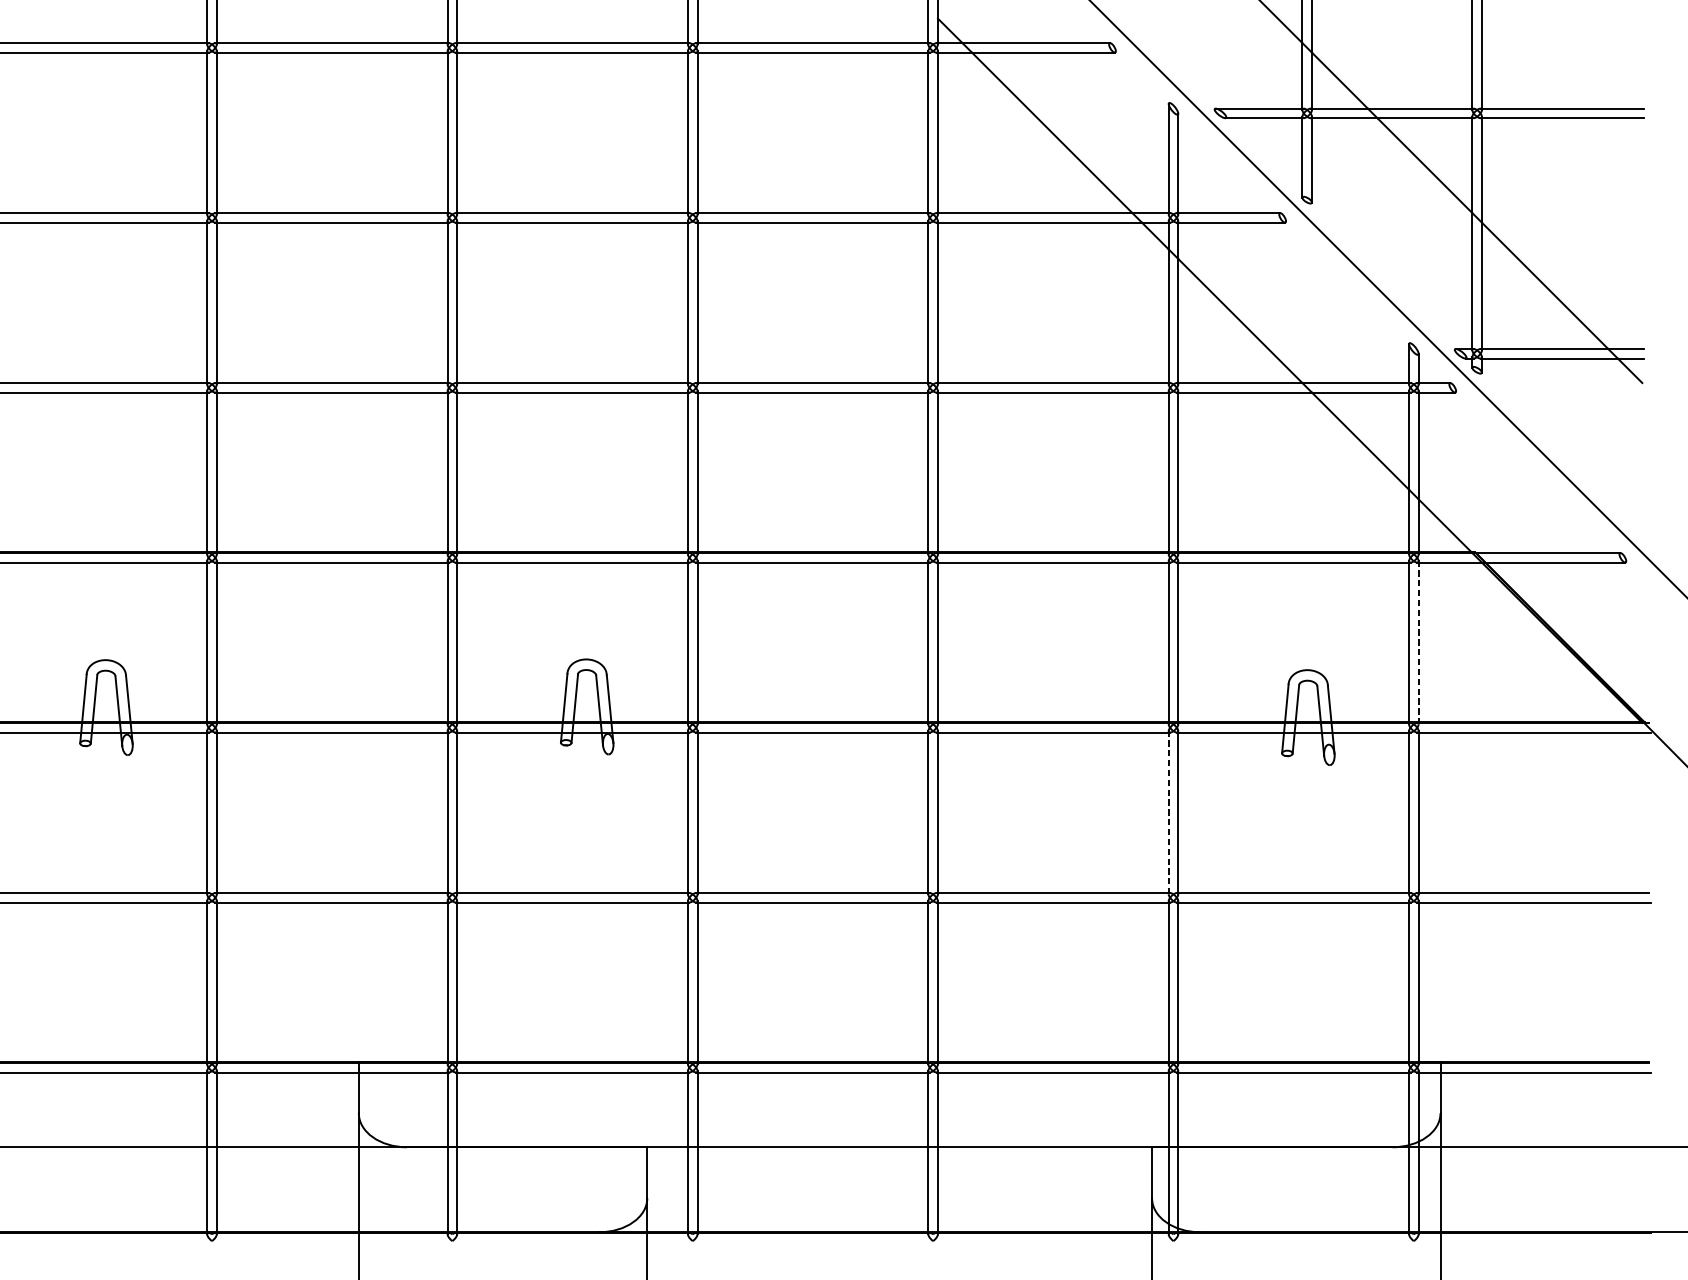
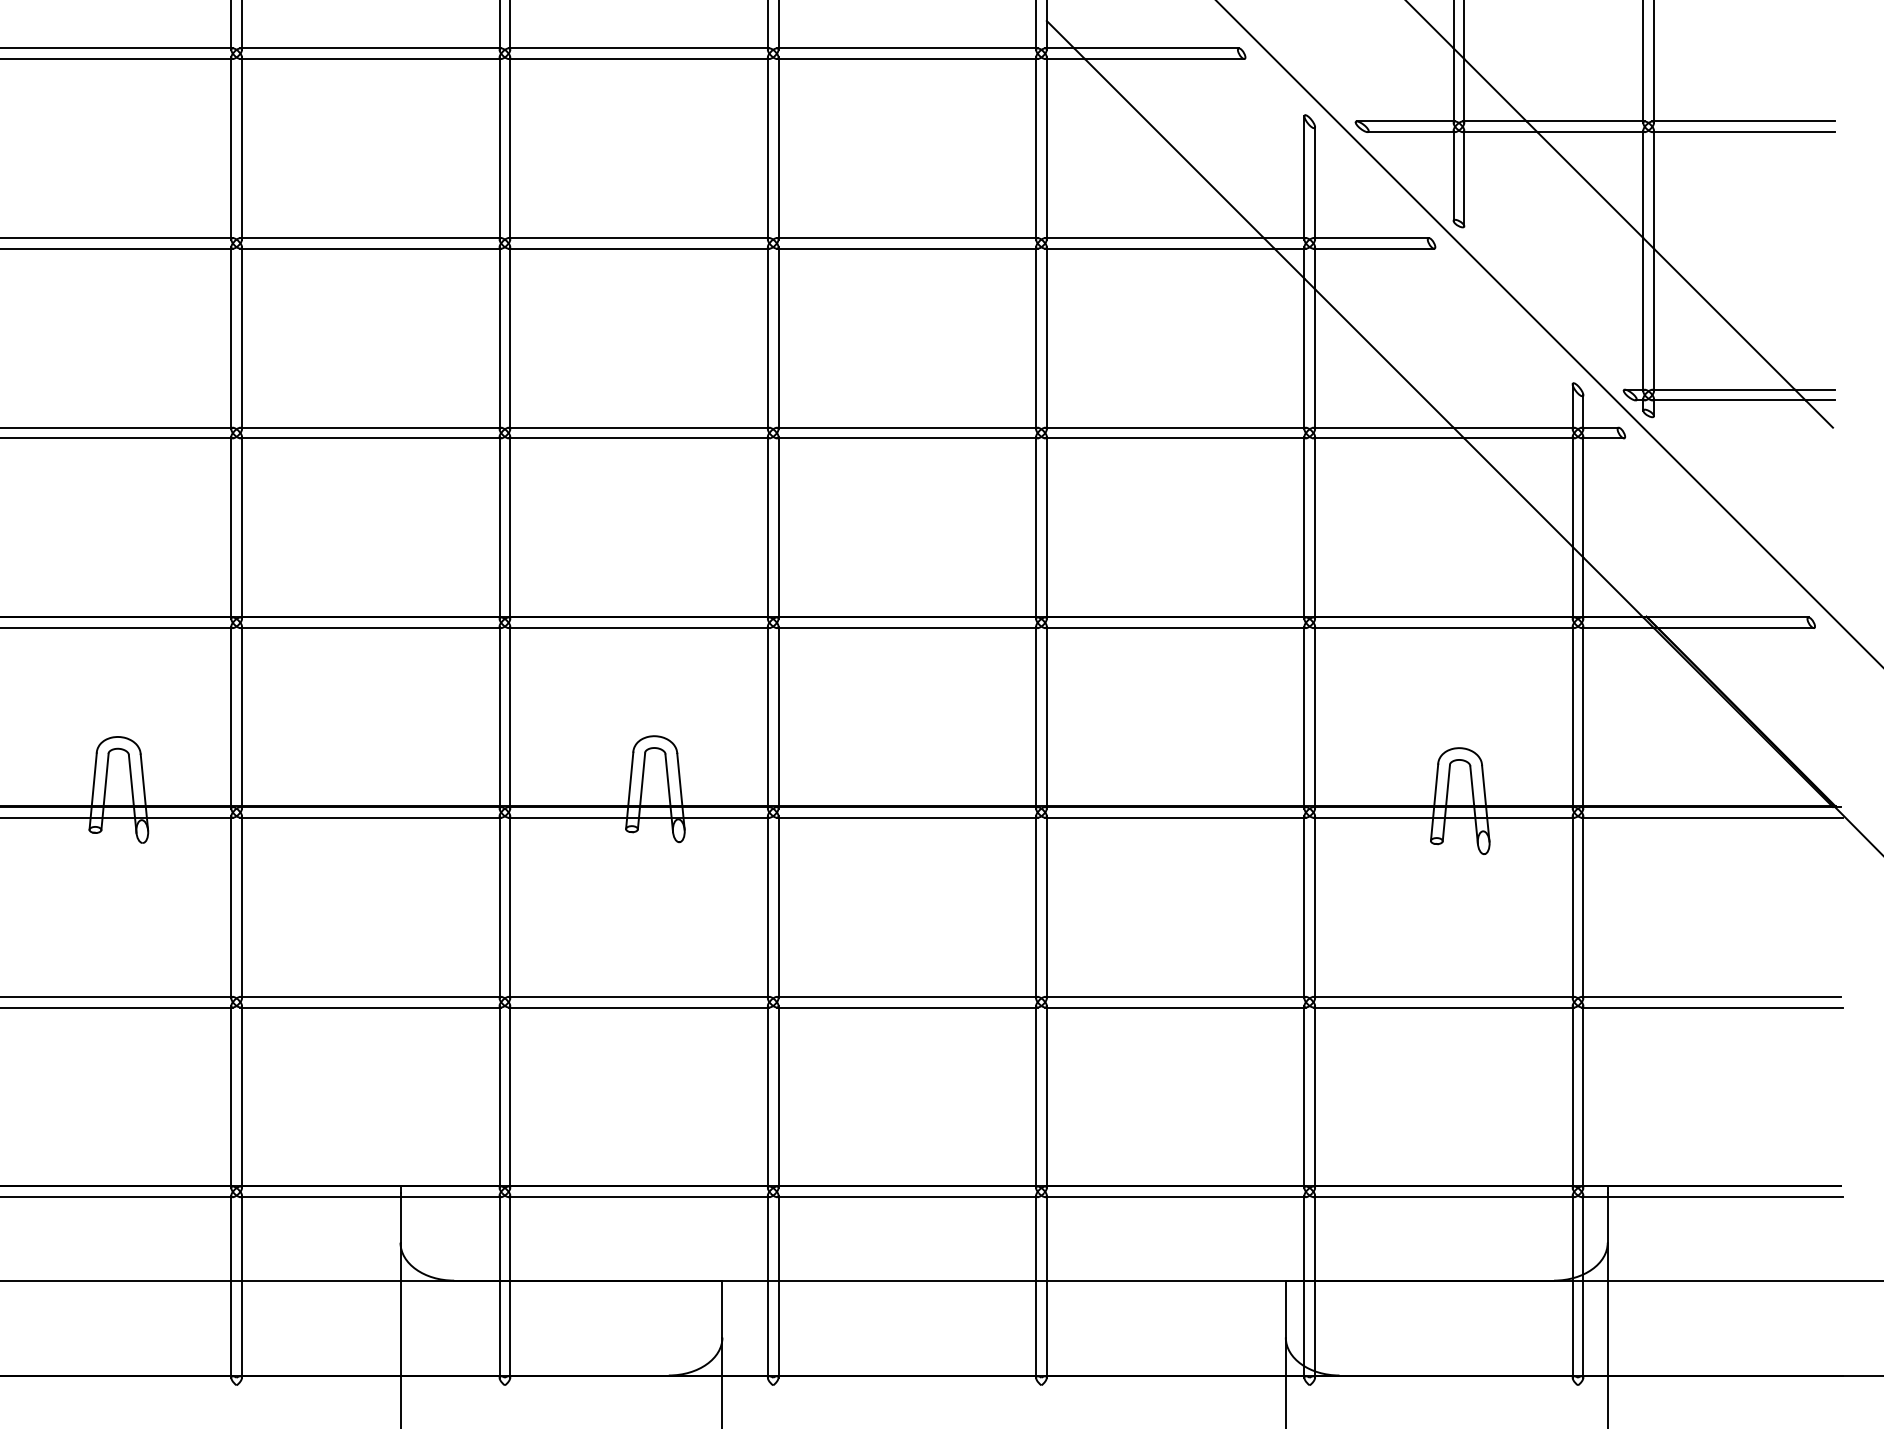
line: (1418, 642) -> (1583, 717), dashed -> solid
line: (1168, 812) -> (1304, 907), dashed -> solid

